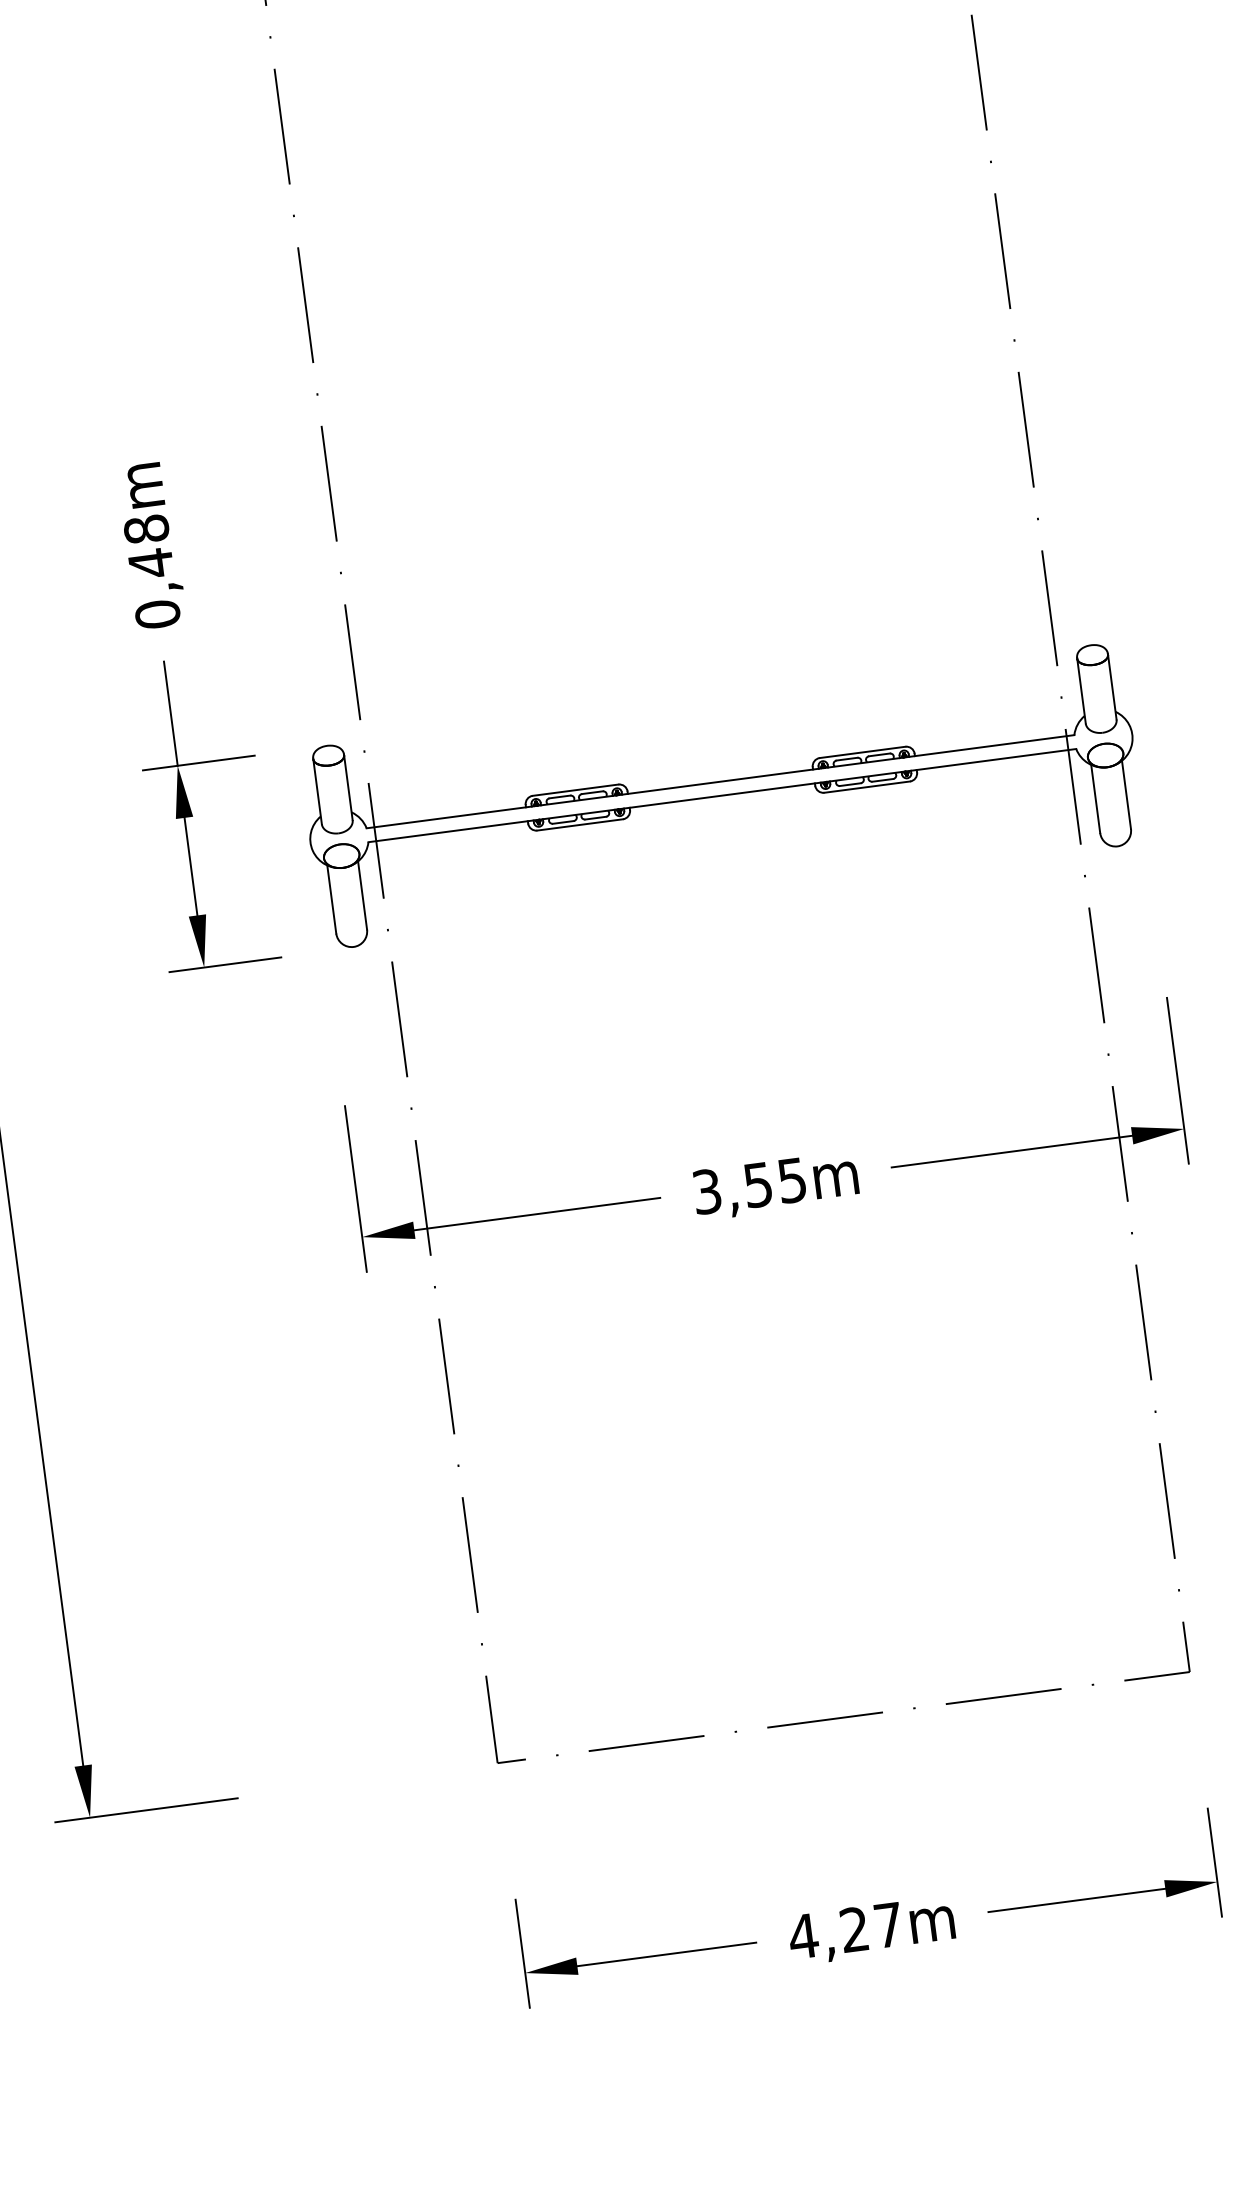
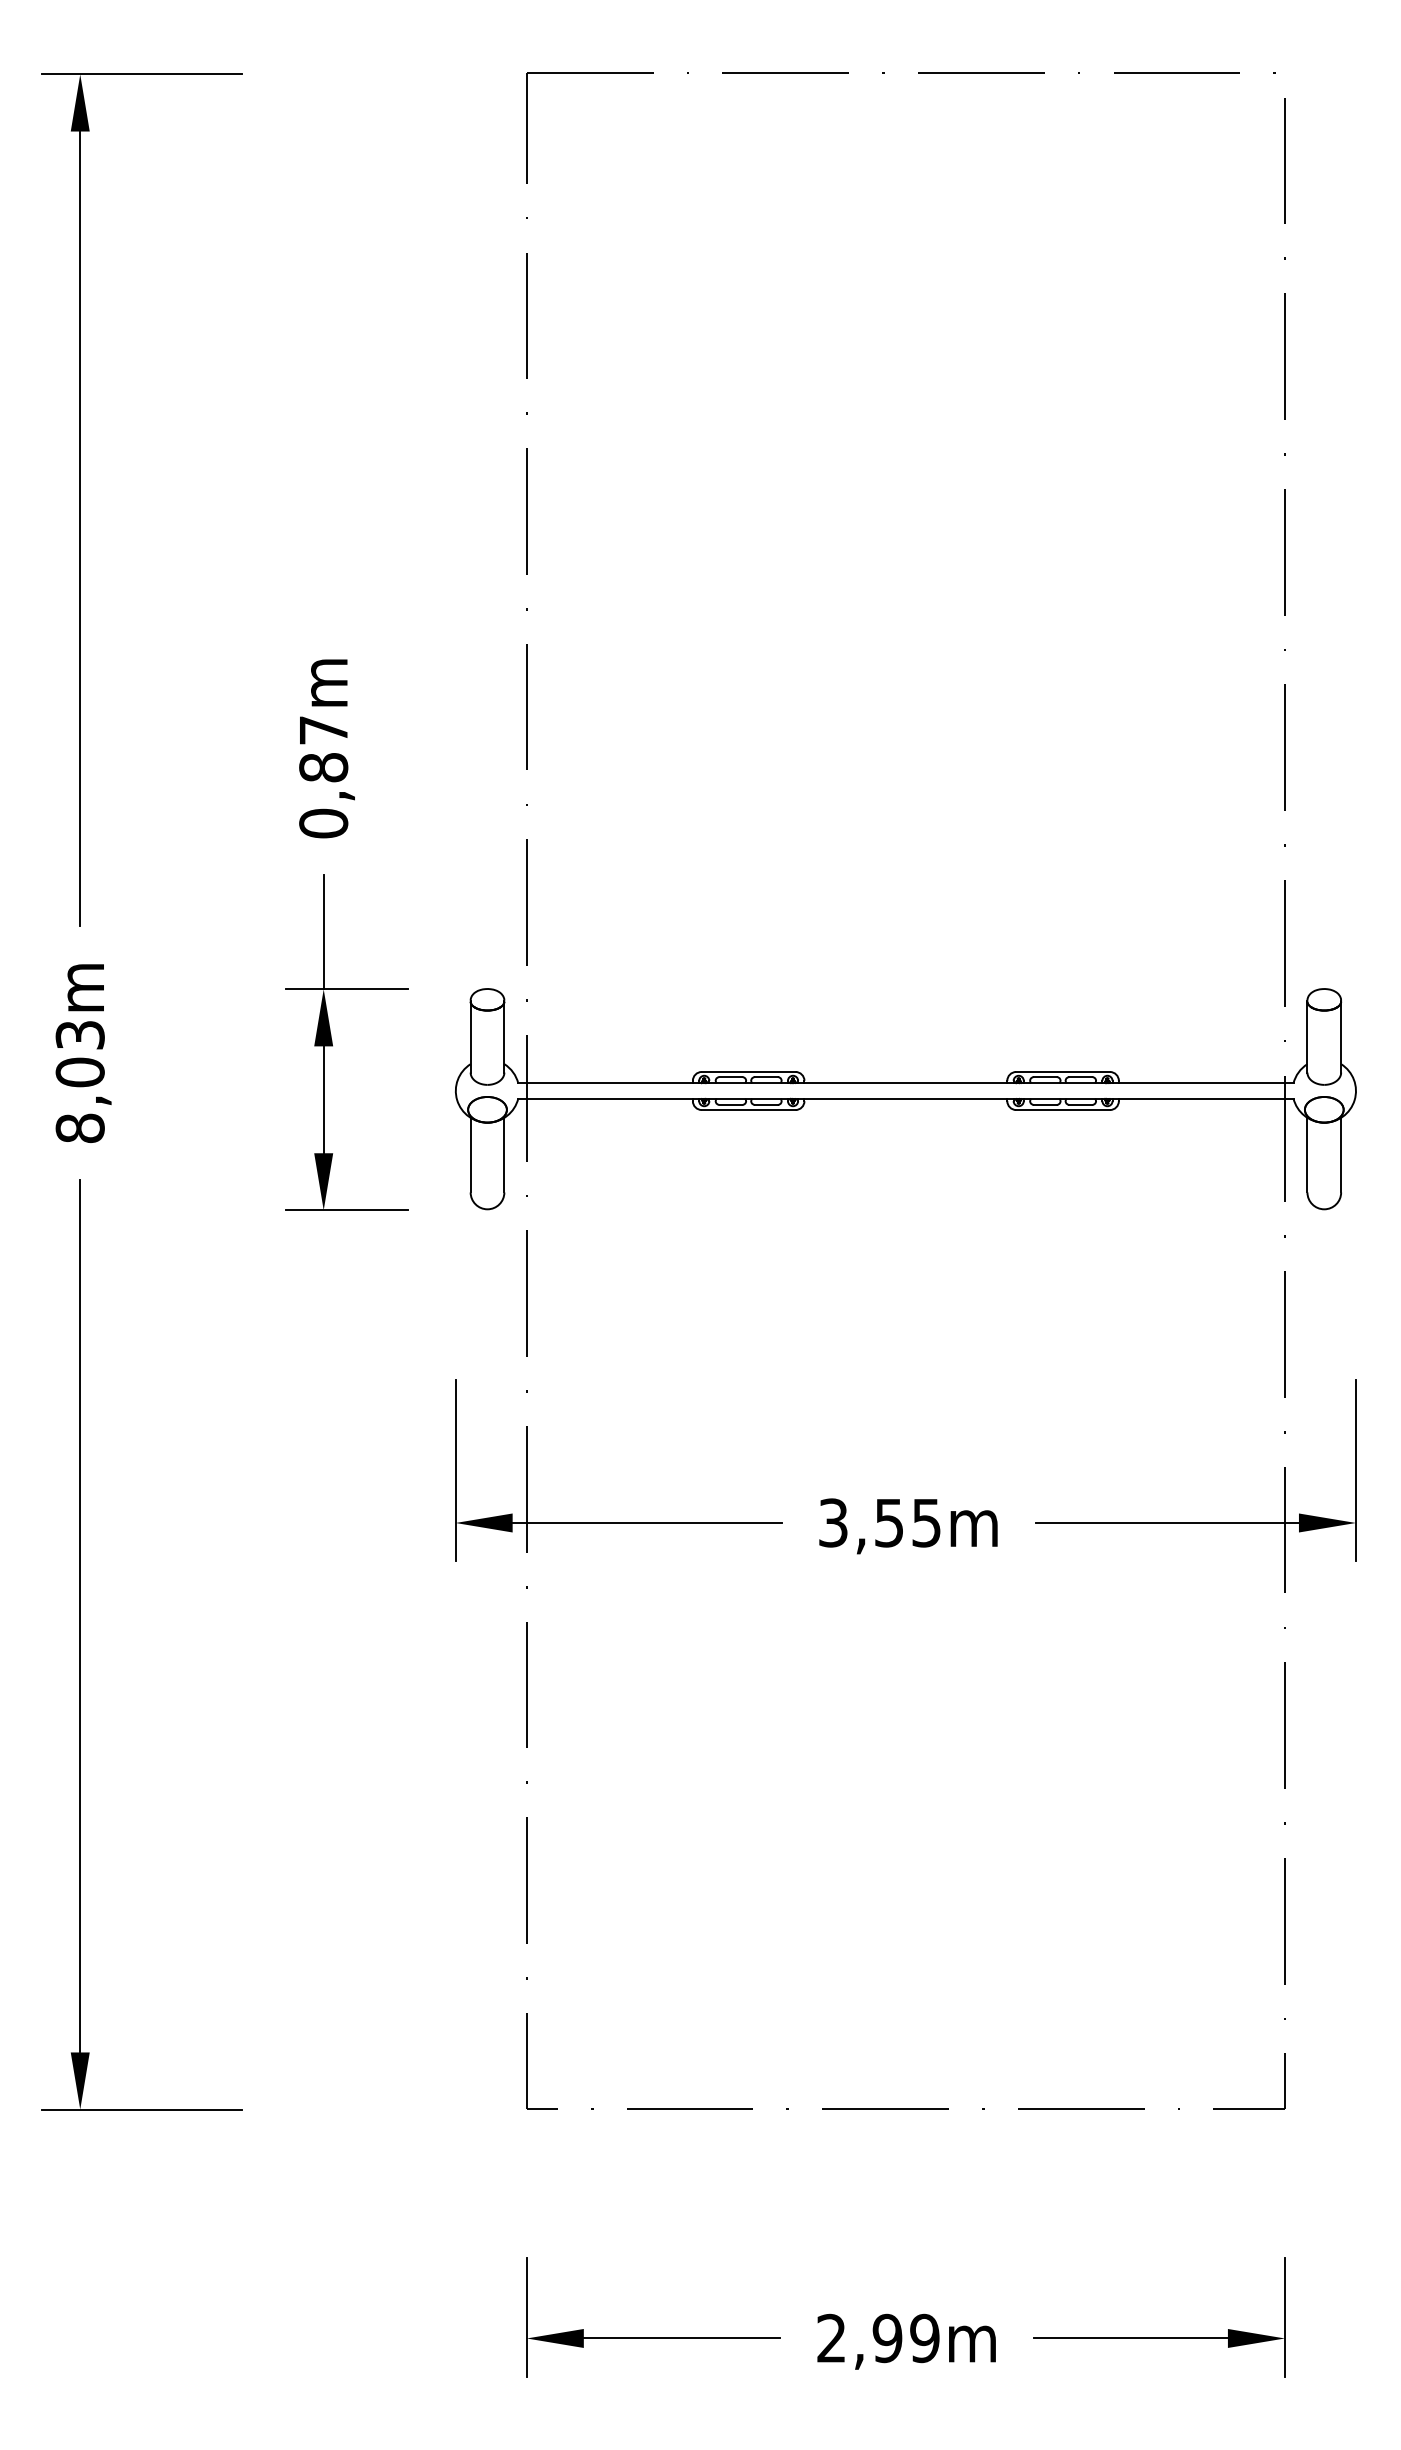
text: (148, 546) -> (323, 749), 0,48m -> 0,87m
text: (845, 1930) -> (877, 2338), 4,27m -> 2,99m

